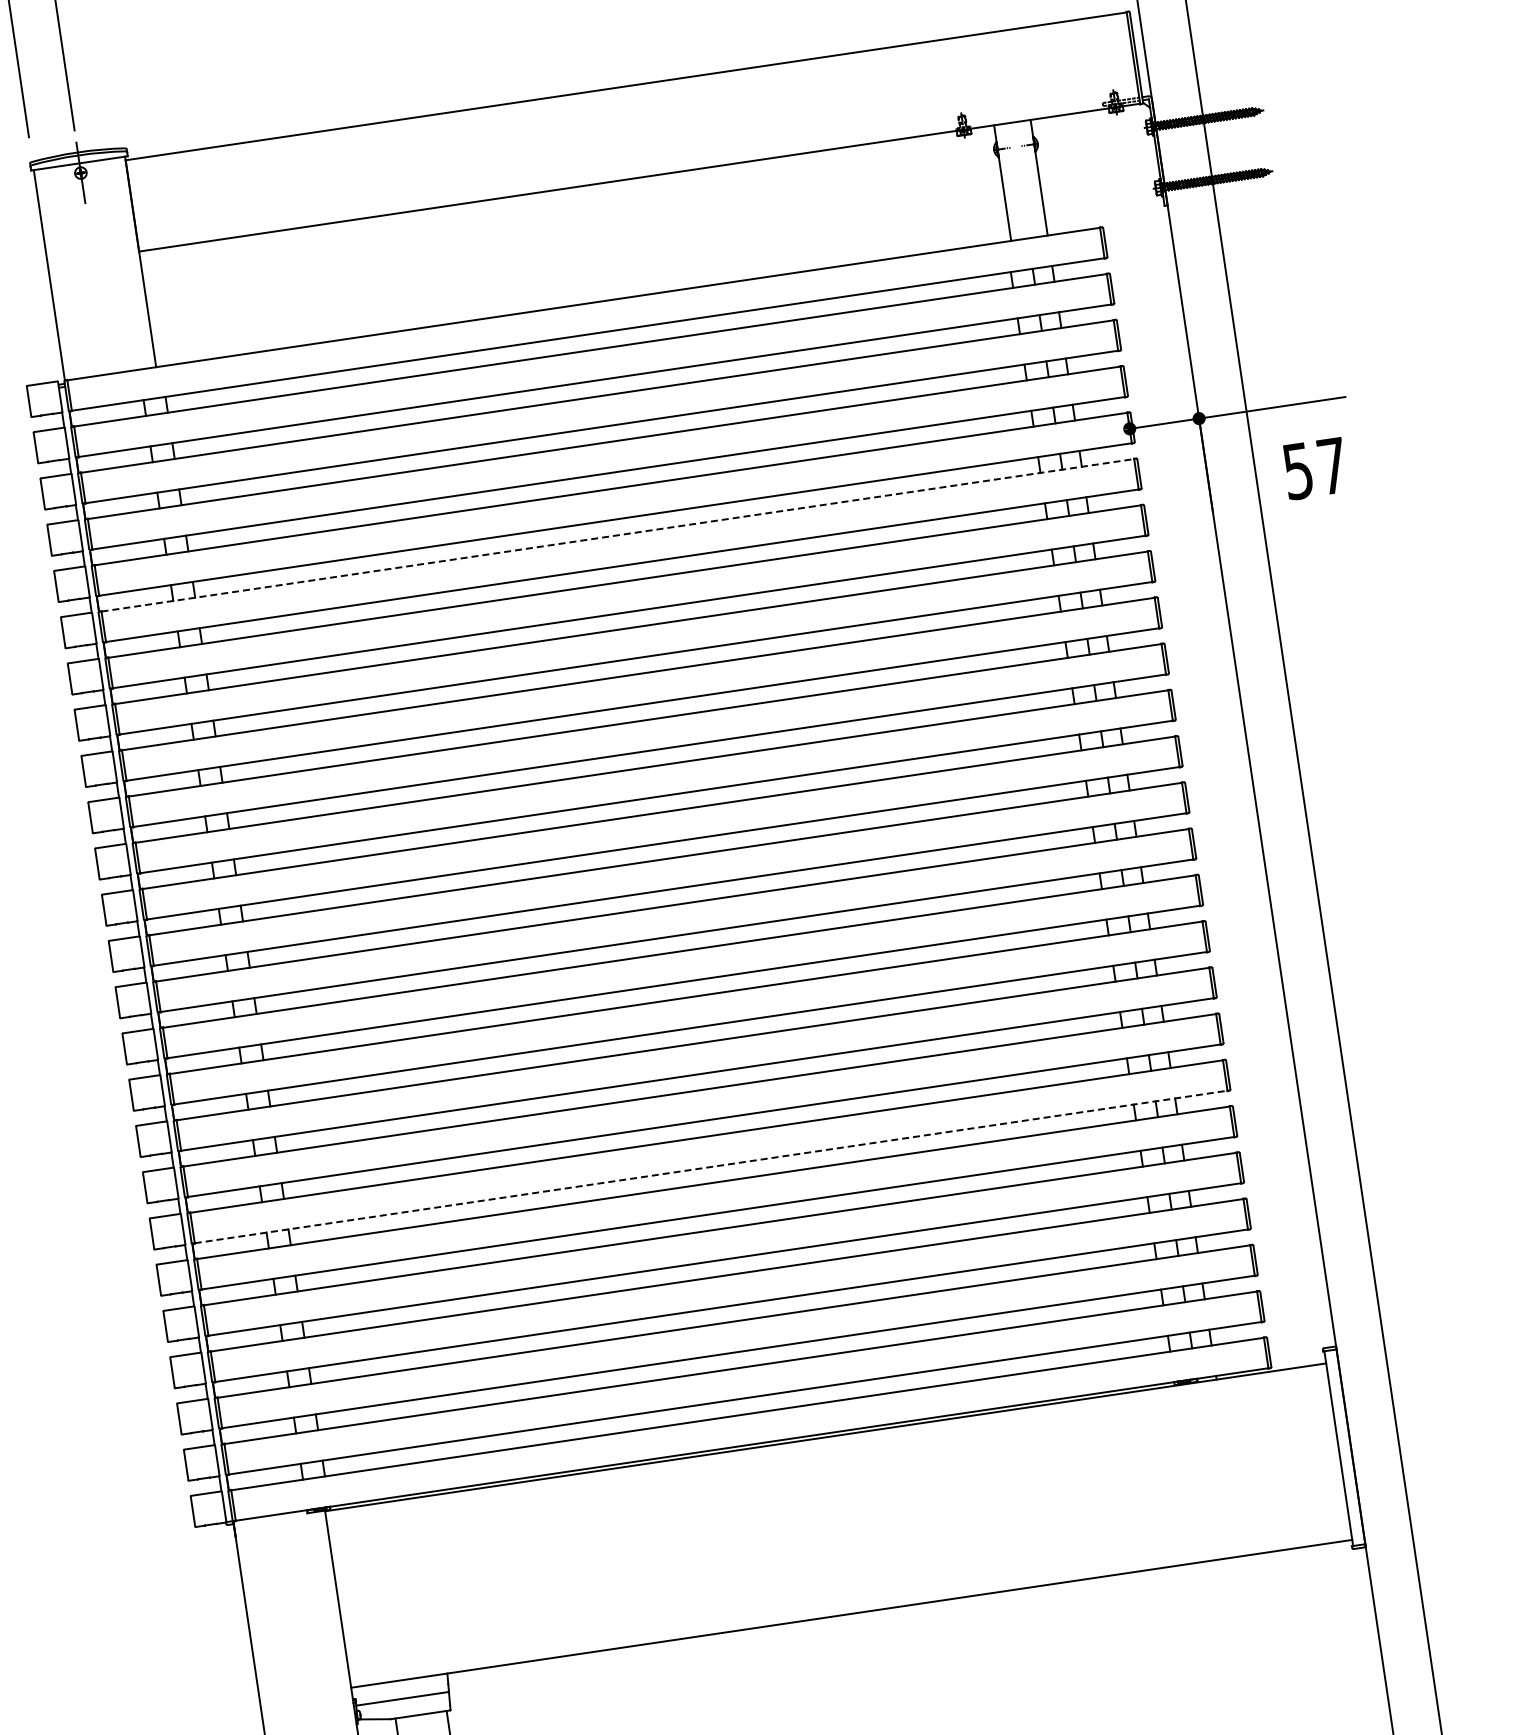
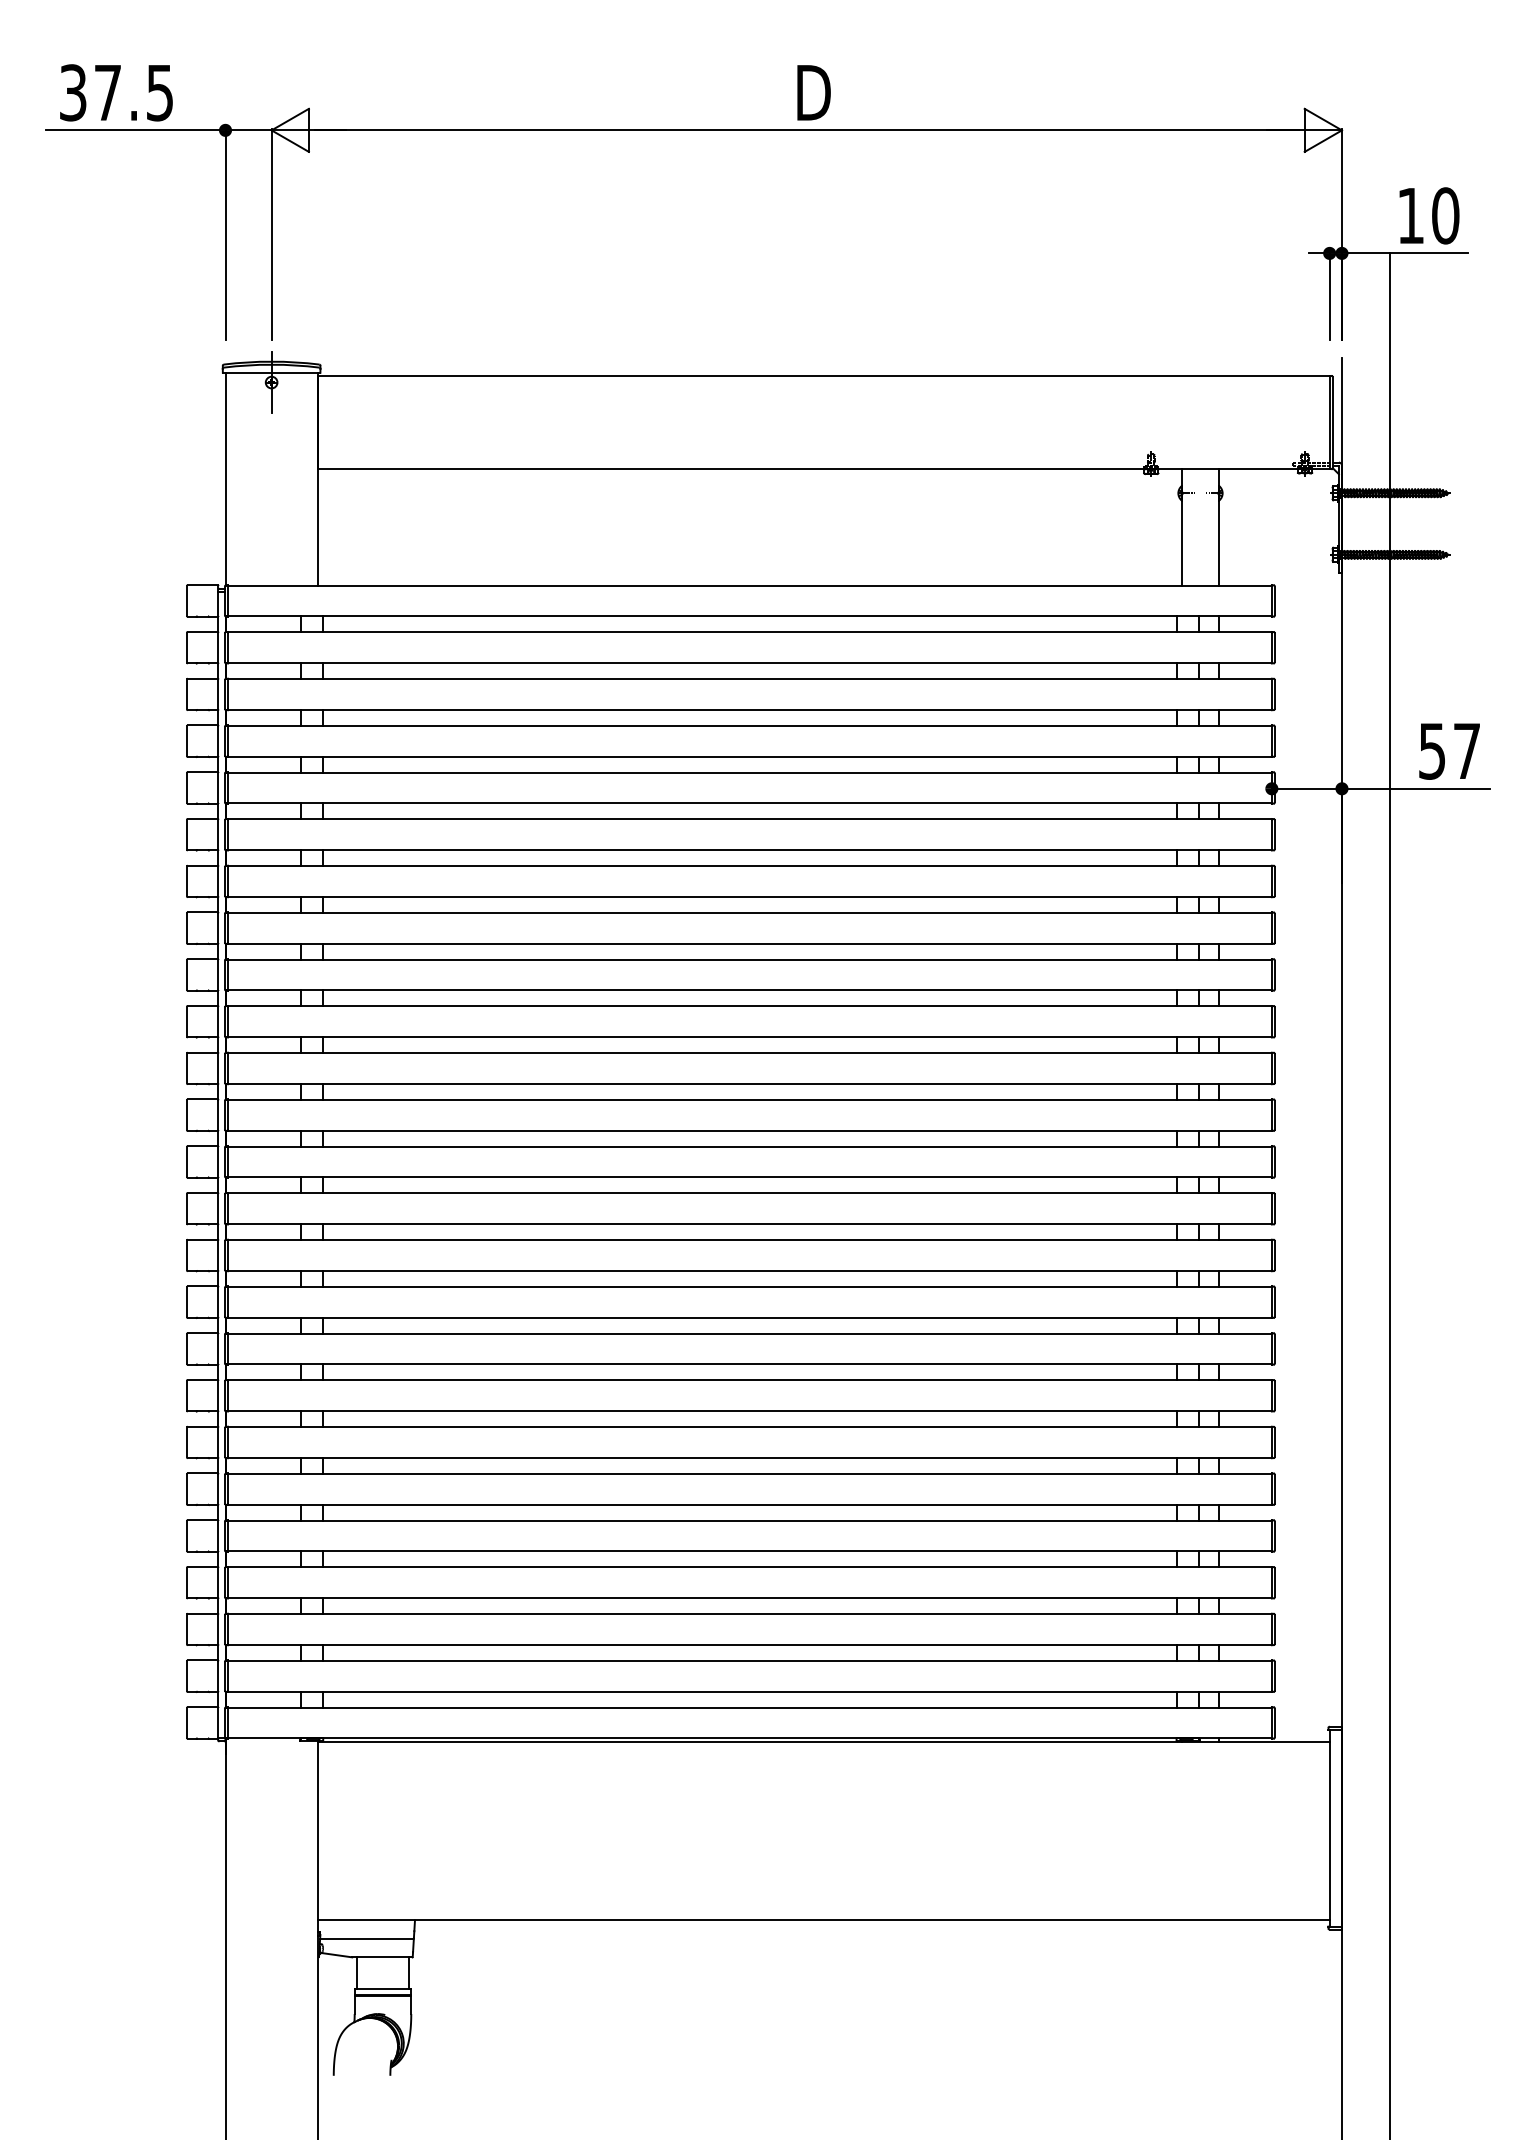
text: (1315, 468) -> (1449, 751), moved
line: (617, 535) -> (749, 819), dashed -> solid
line: (710, 1166) -> (749, 1457), dashed -> solid

